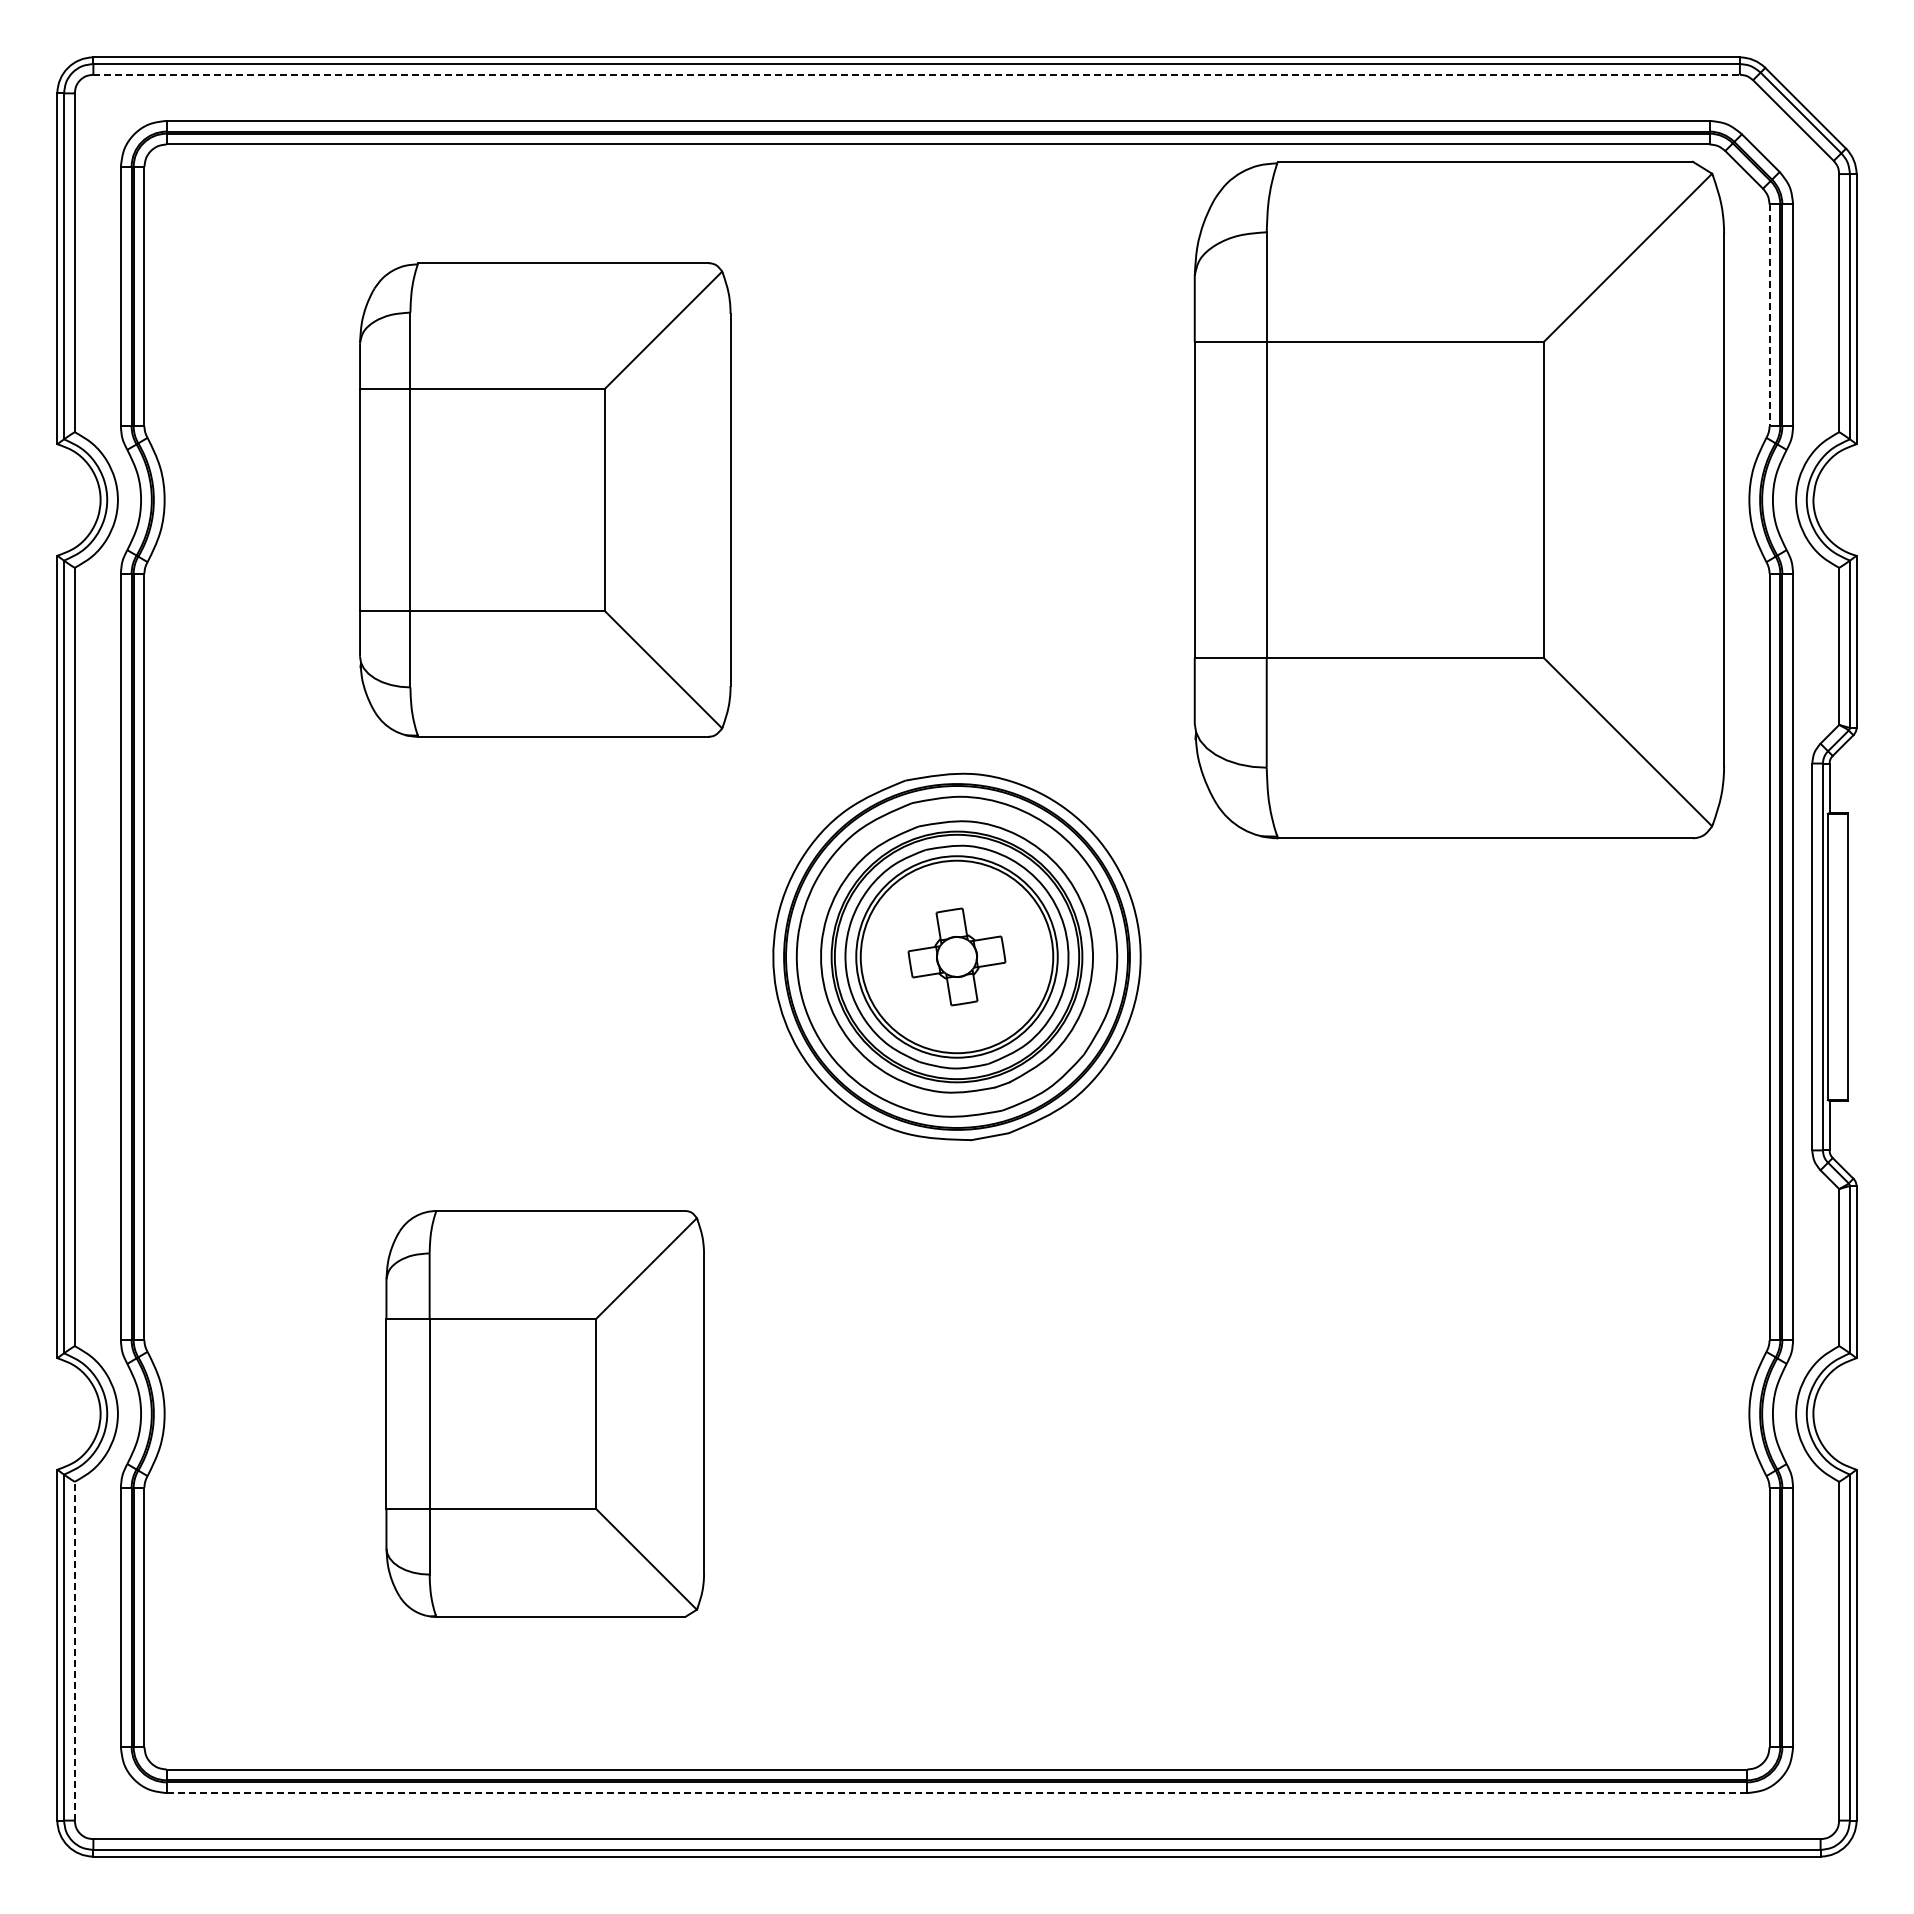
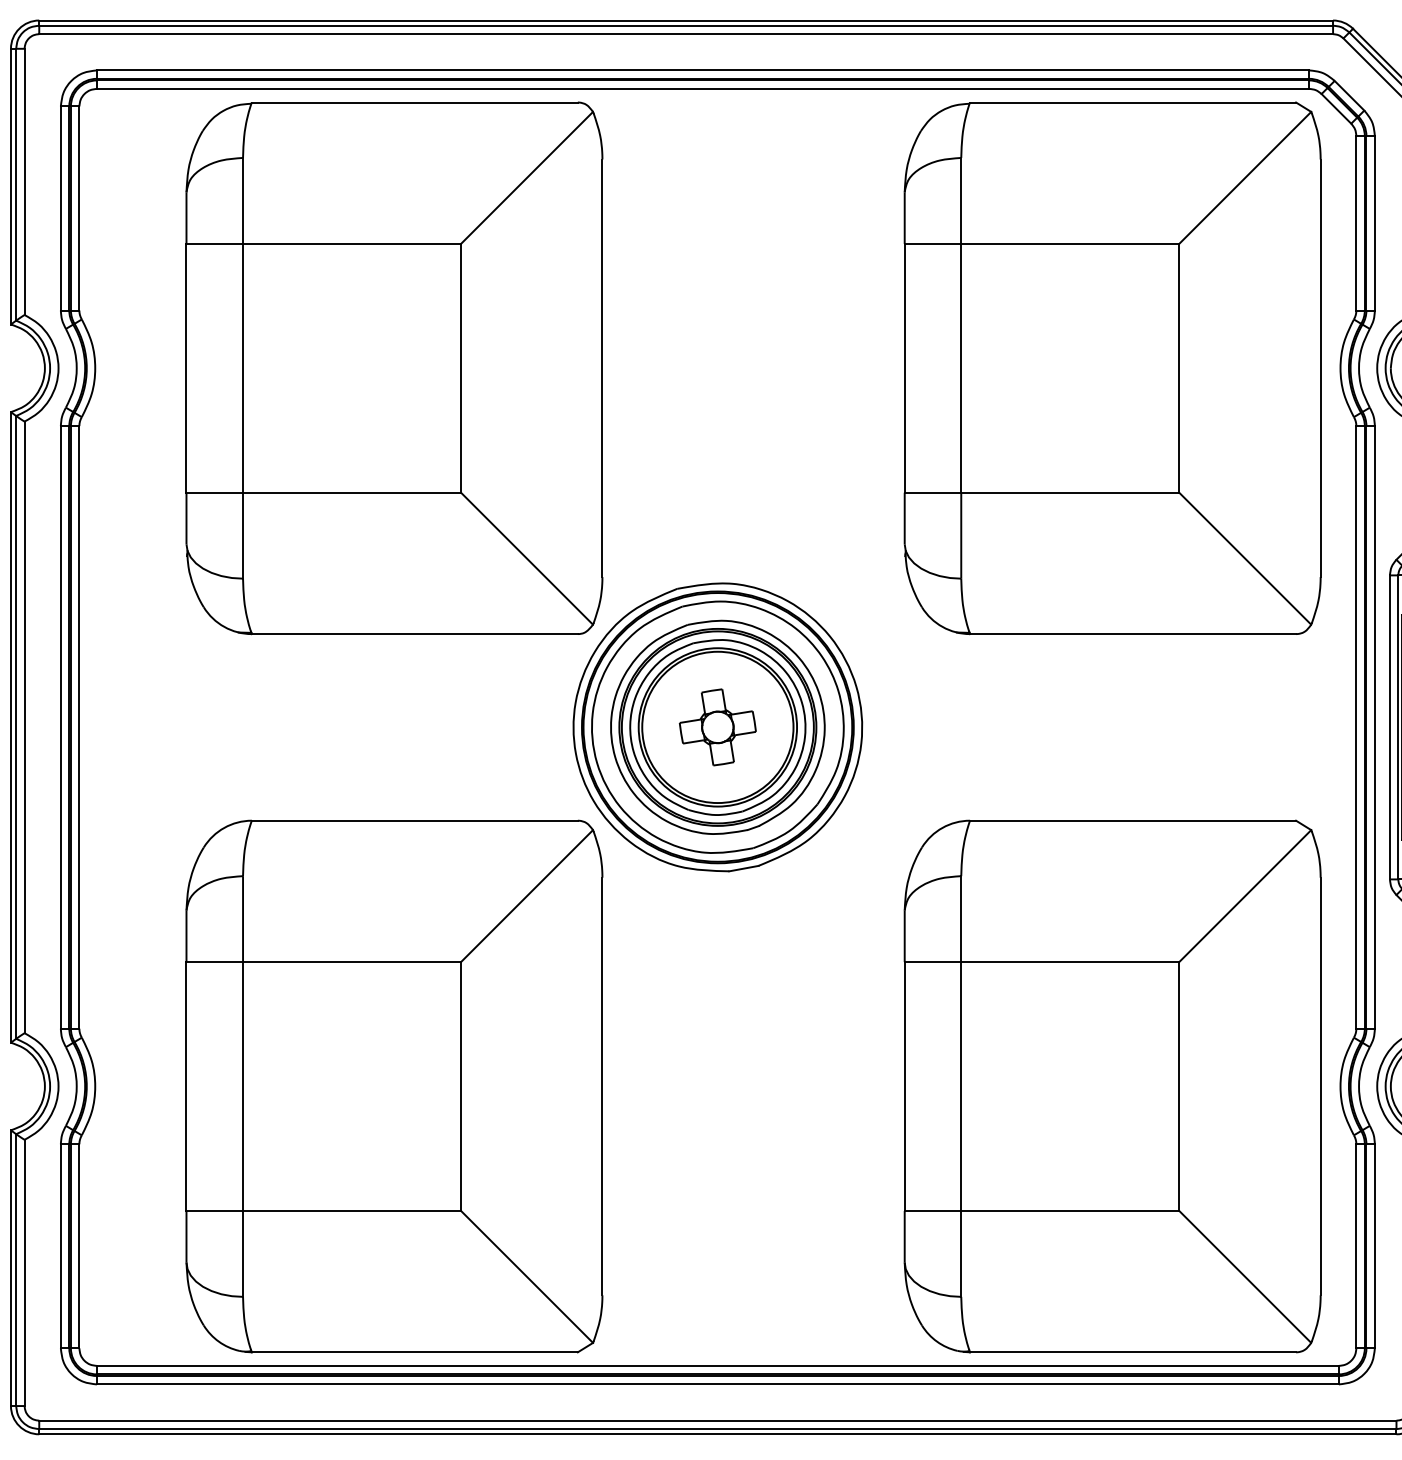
line: (917, 74) -> (686, 33), dashed -> solid
line: (1769, 315) -> (1356, 223), dashed -> solid
part: (544, 499) -> (393, 367), size x1.43
part: (544, 1413) -> (393, 1086), size x1.67
part: (1458, 1413) -> (1111, 1086), added
line: (74, 1650) -> (24, 1272), dashed -> solid
line: (957, 1793) -> (718, 1384), dashed -> solid

